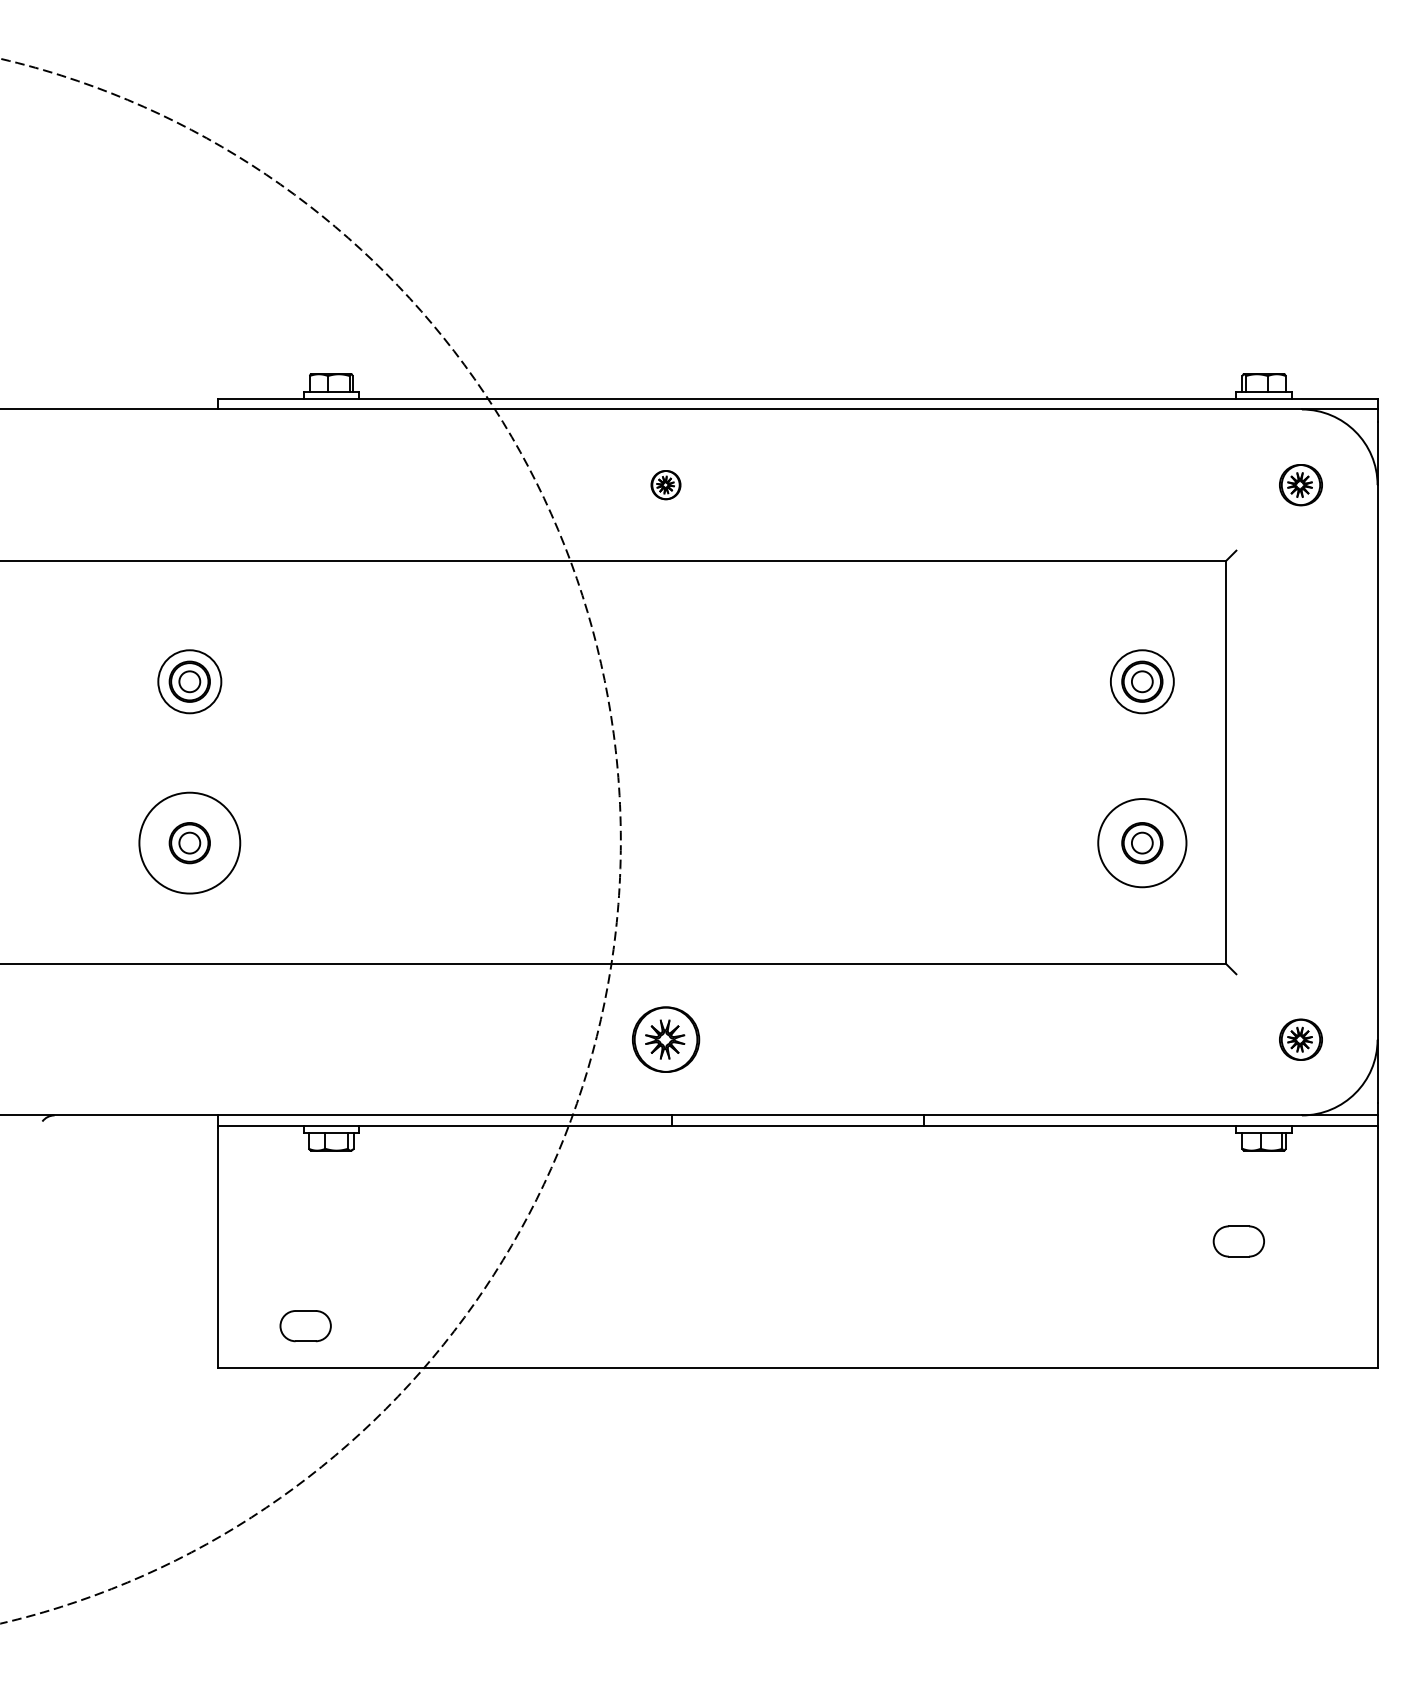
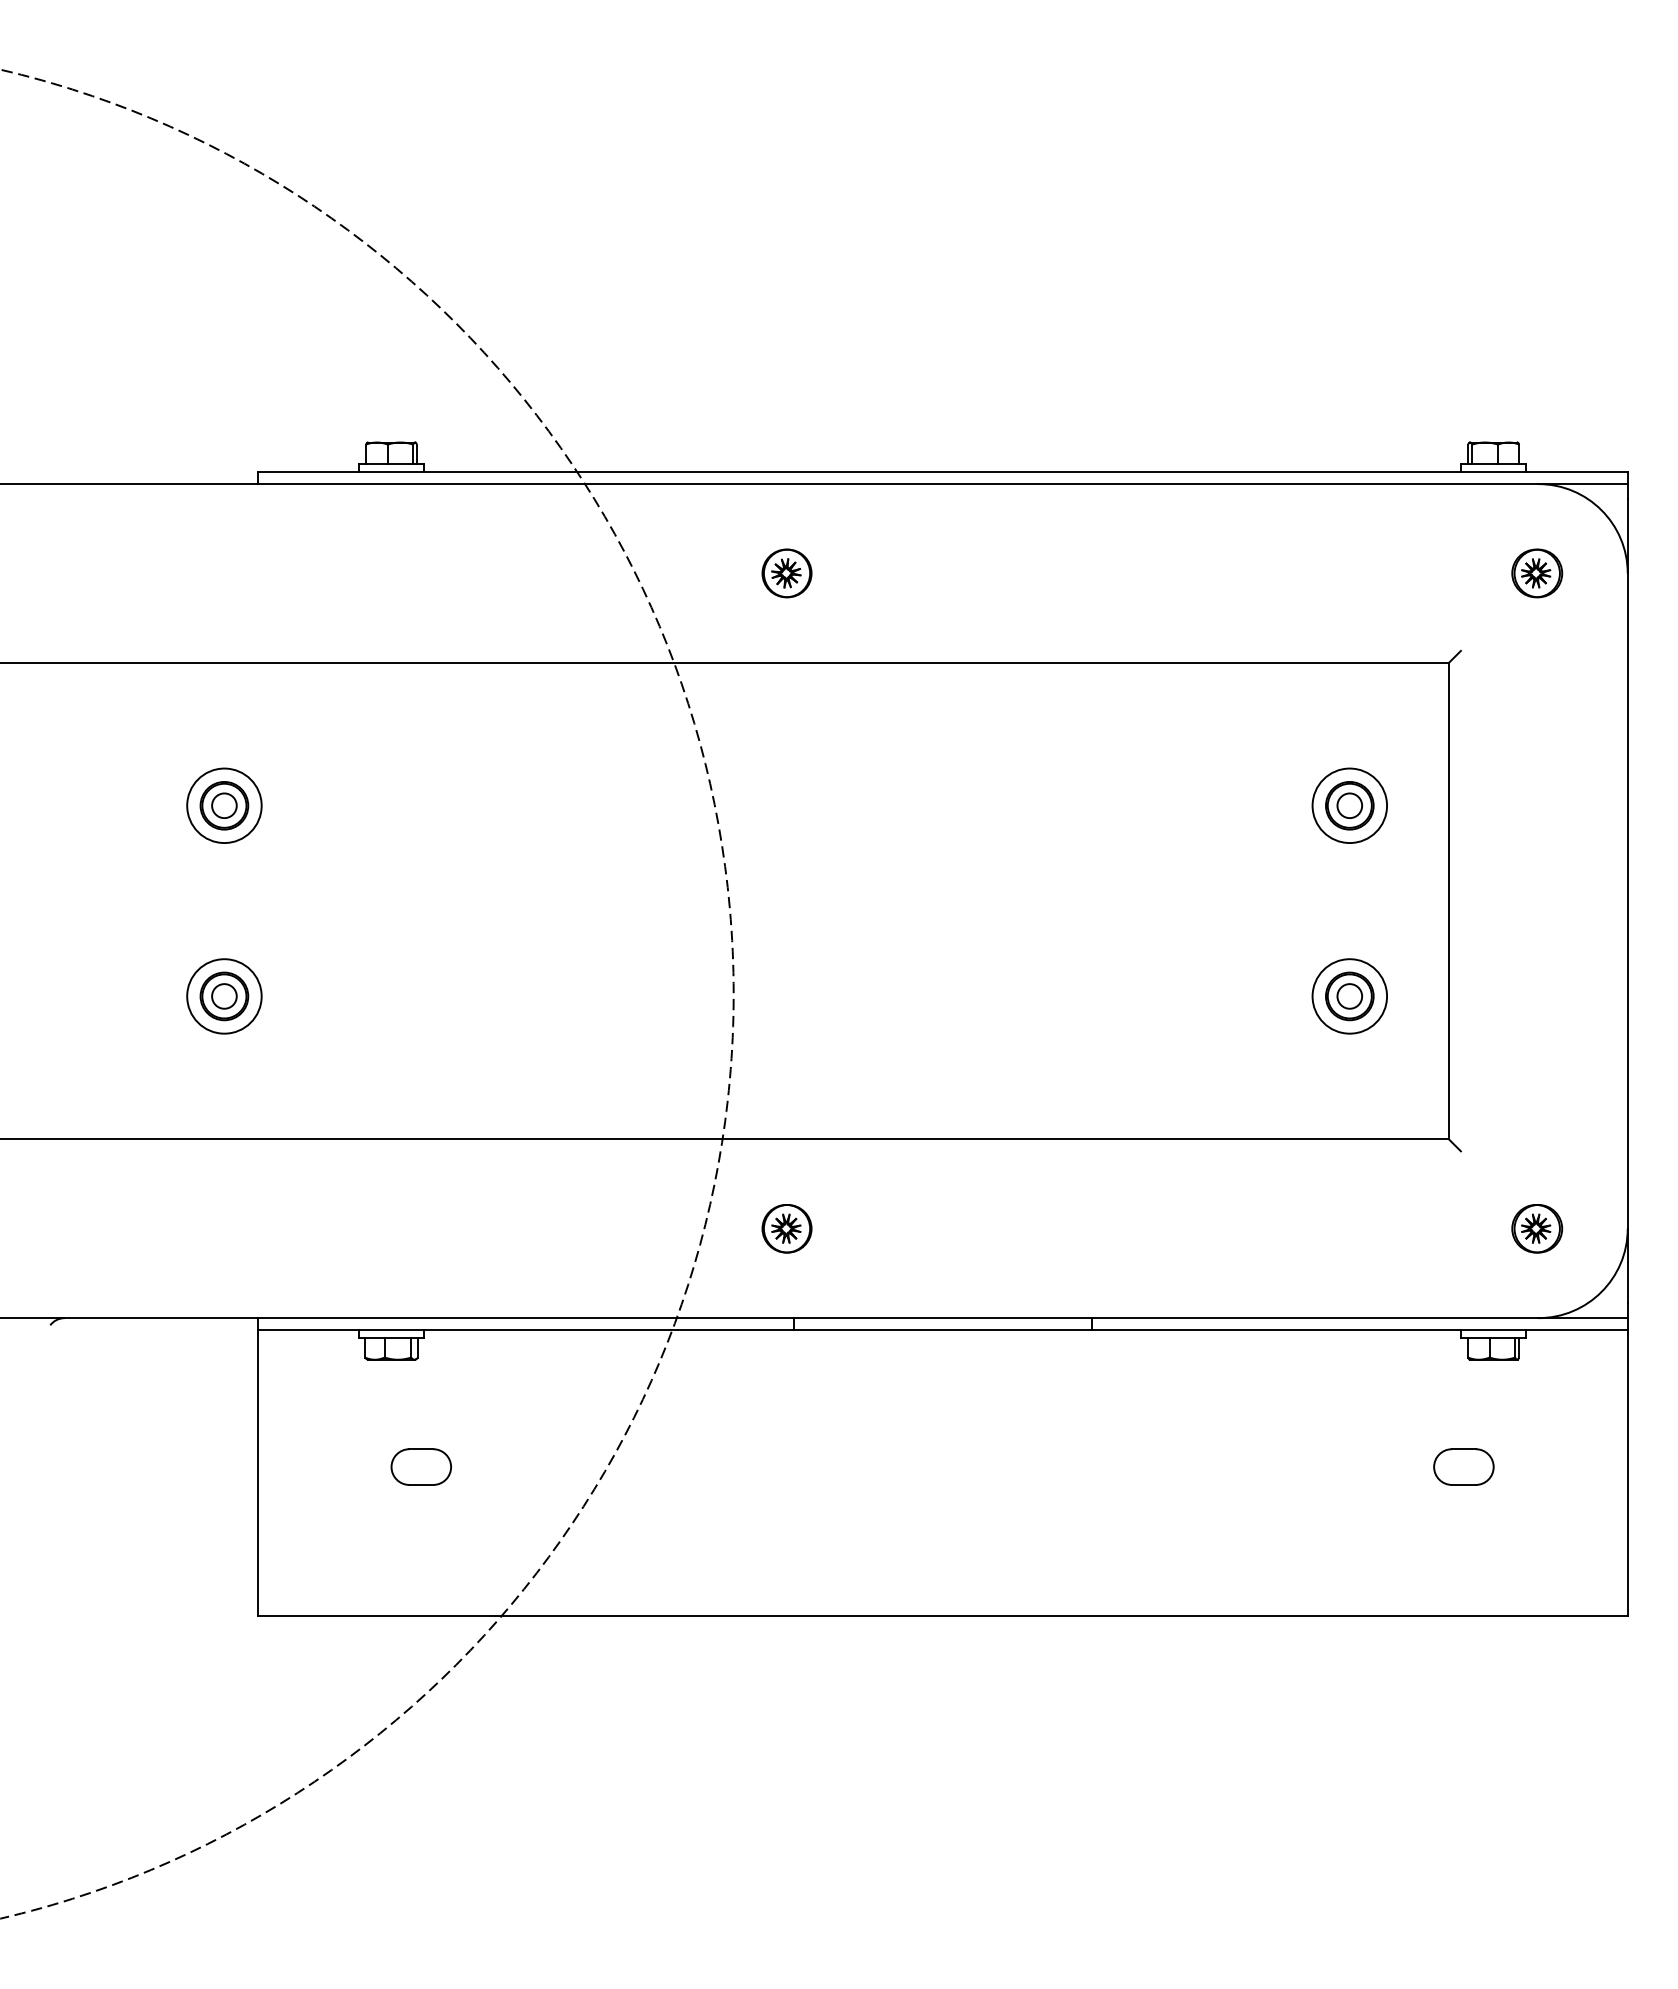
part: (665, 485) -> (786, 573), size x1.43
circle: (189, 843) -> (224, 996), size x0.62
circle: (1142, 843) -> (1349, 996), size x0.71
part: (665, 1039) -> (786, 1228), size x0.62
part: (304, 1325) -> (420, 1466), moved

